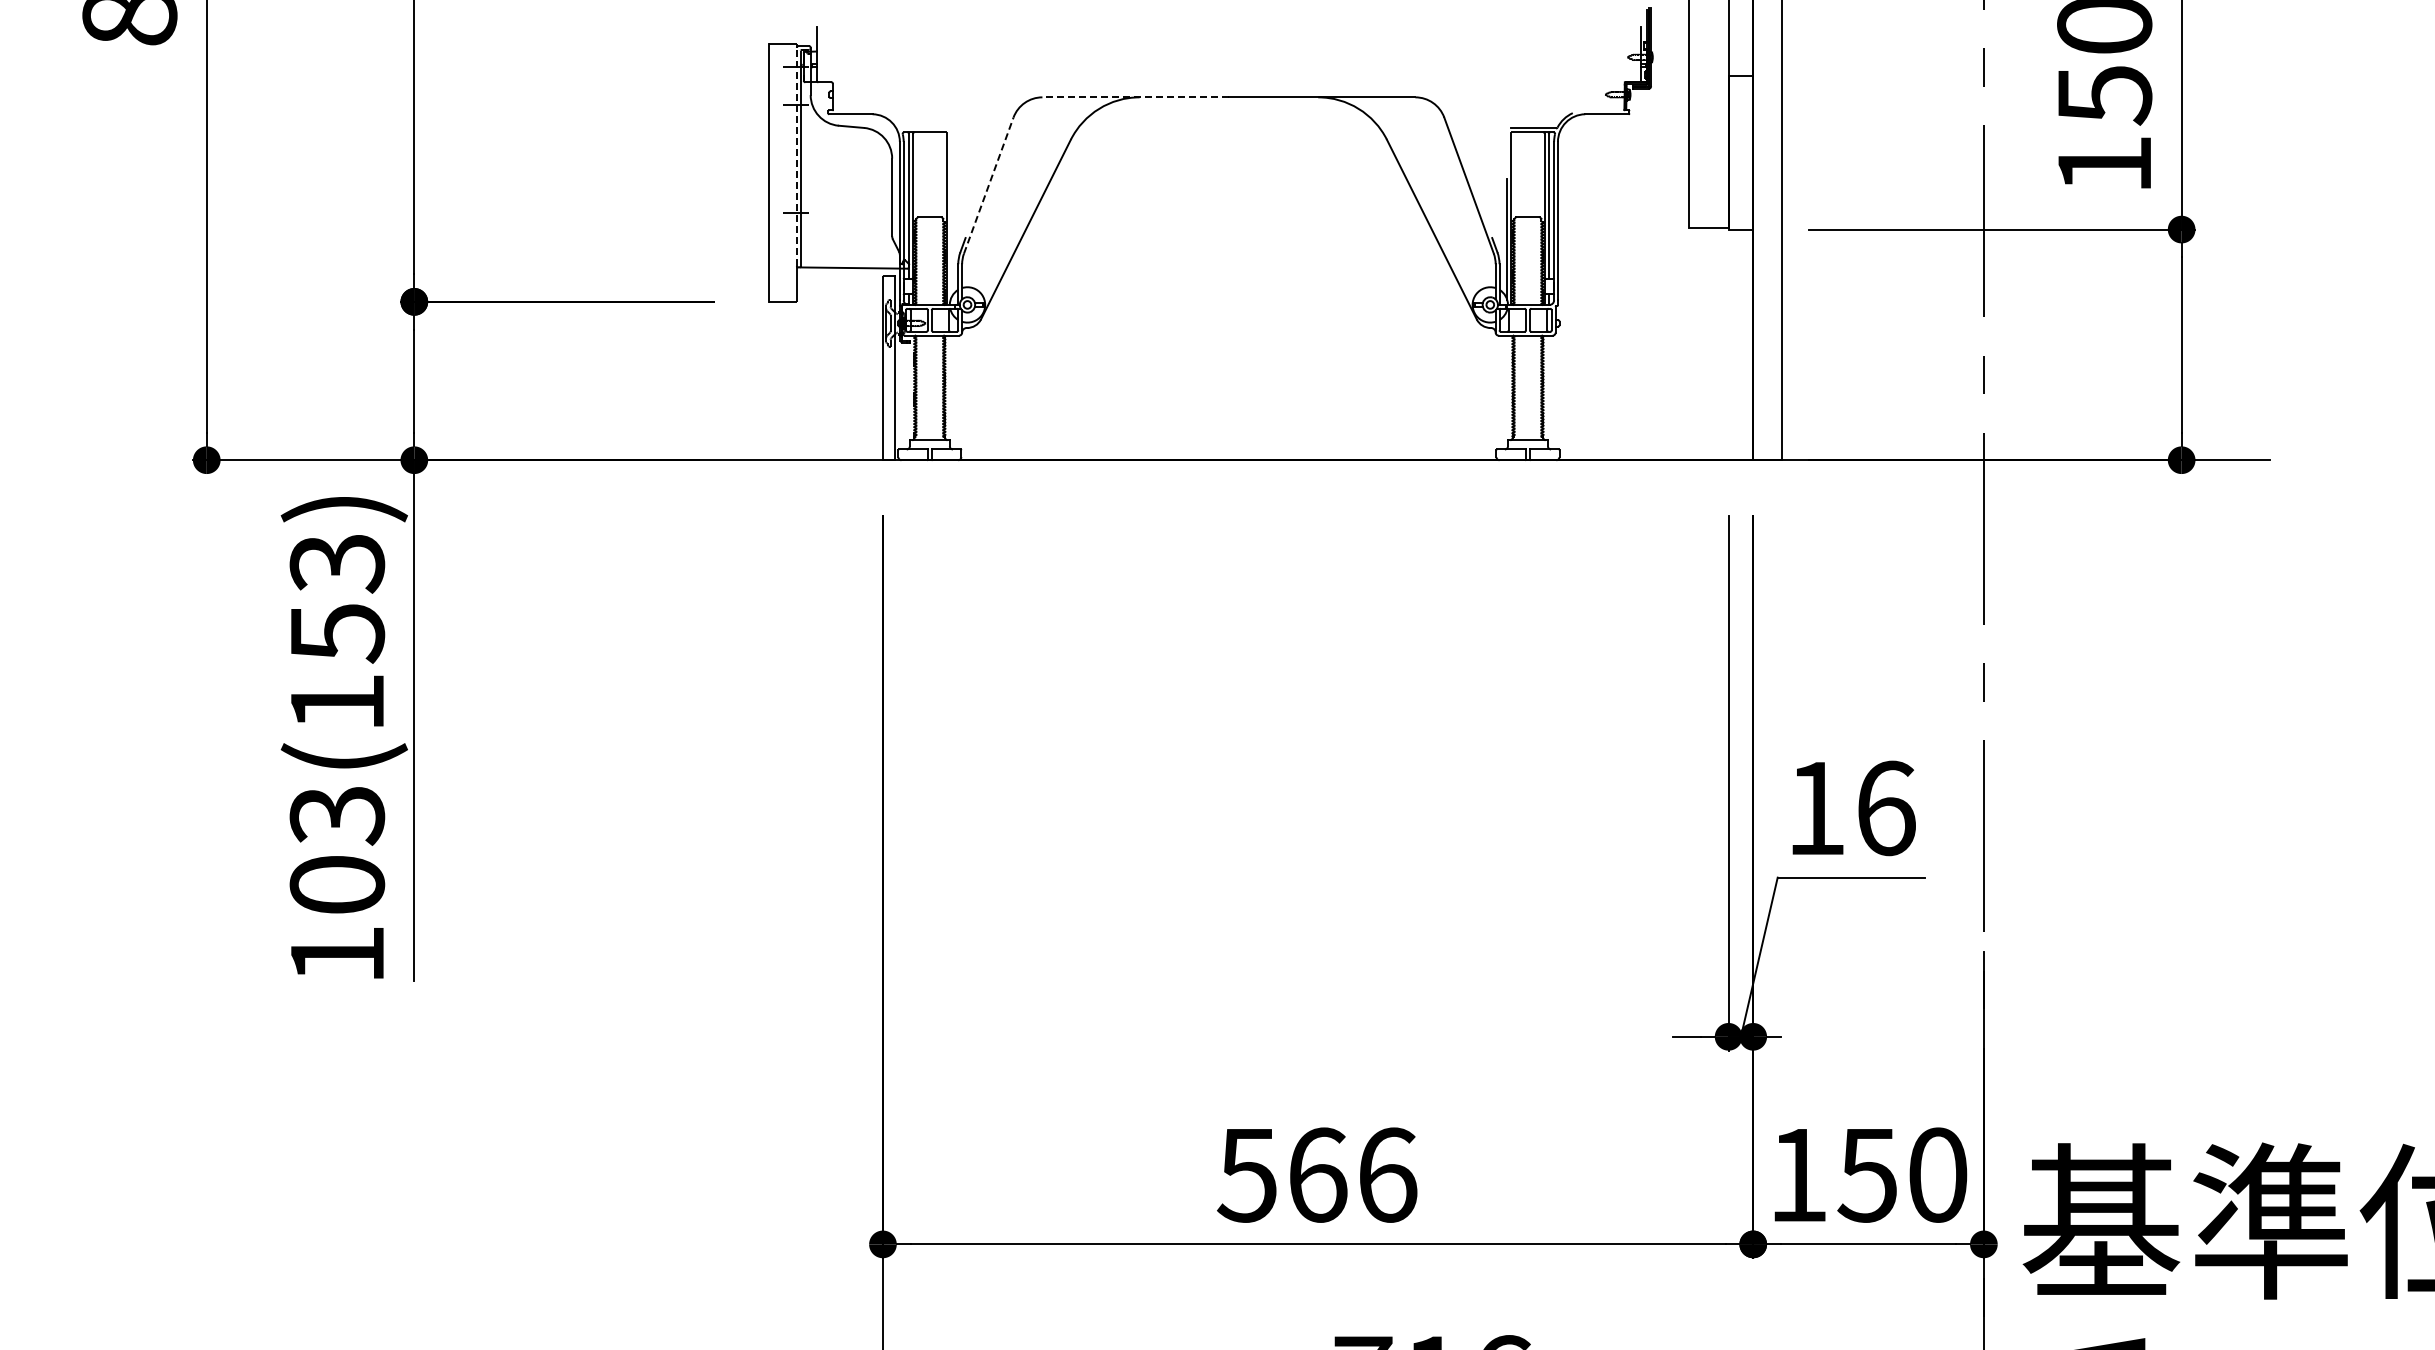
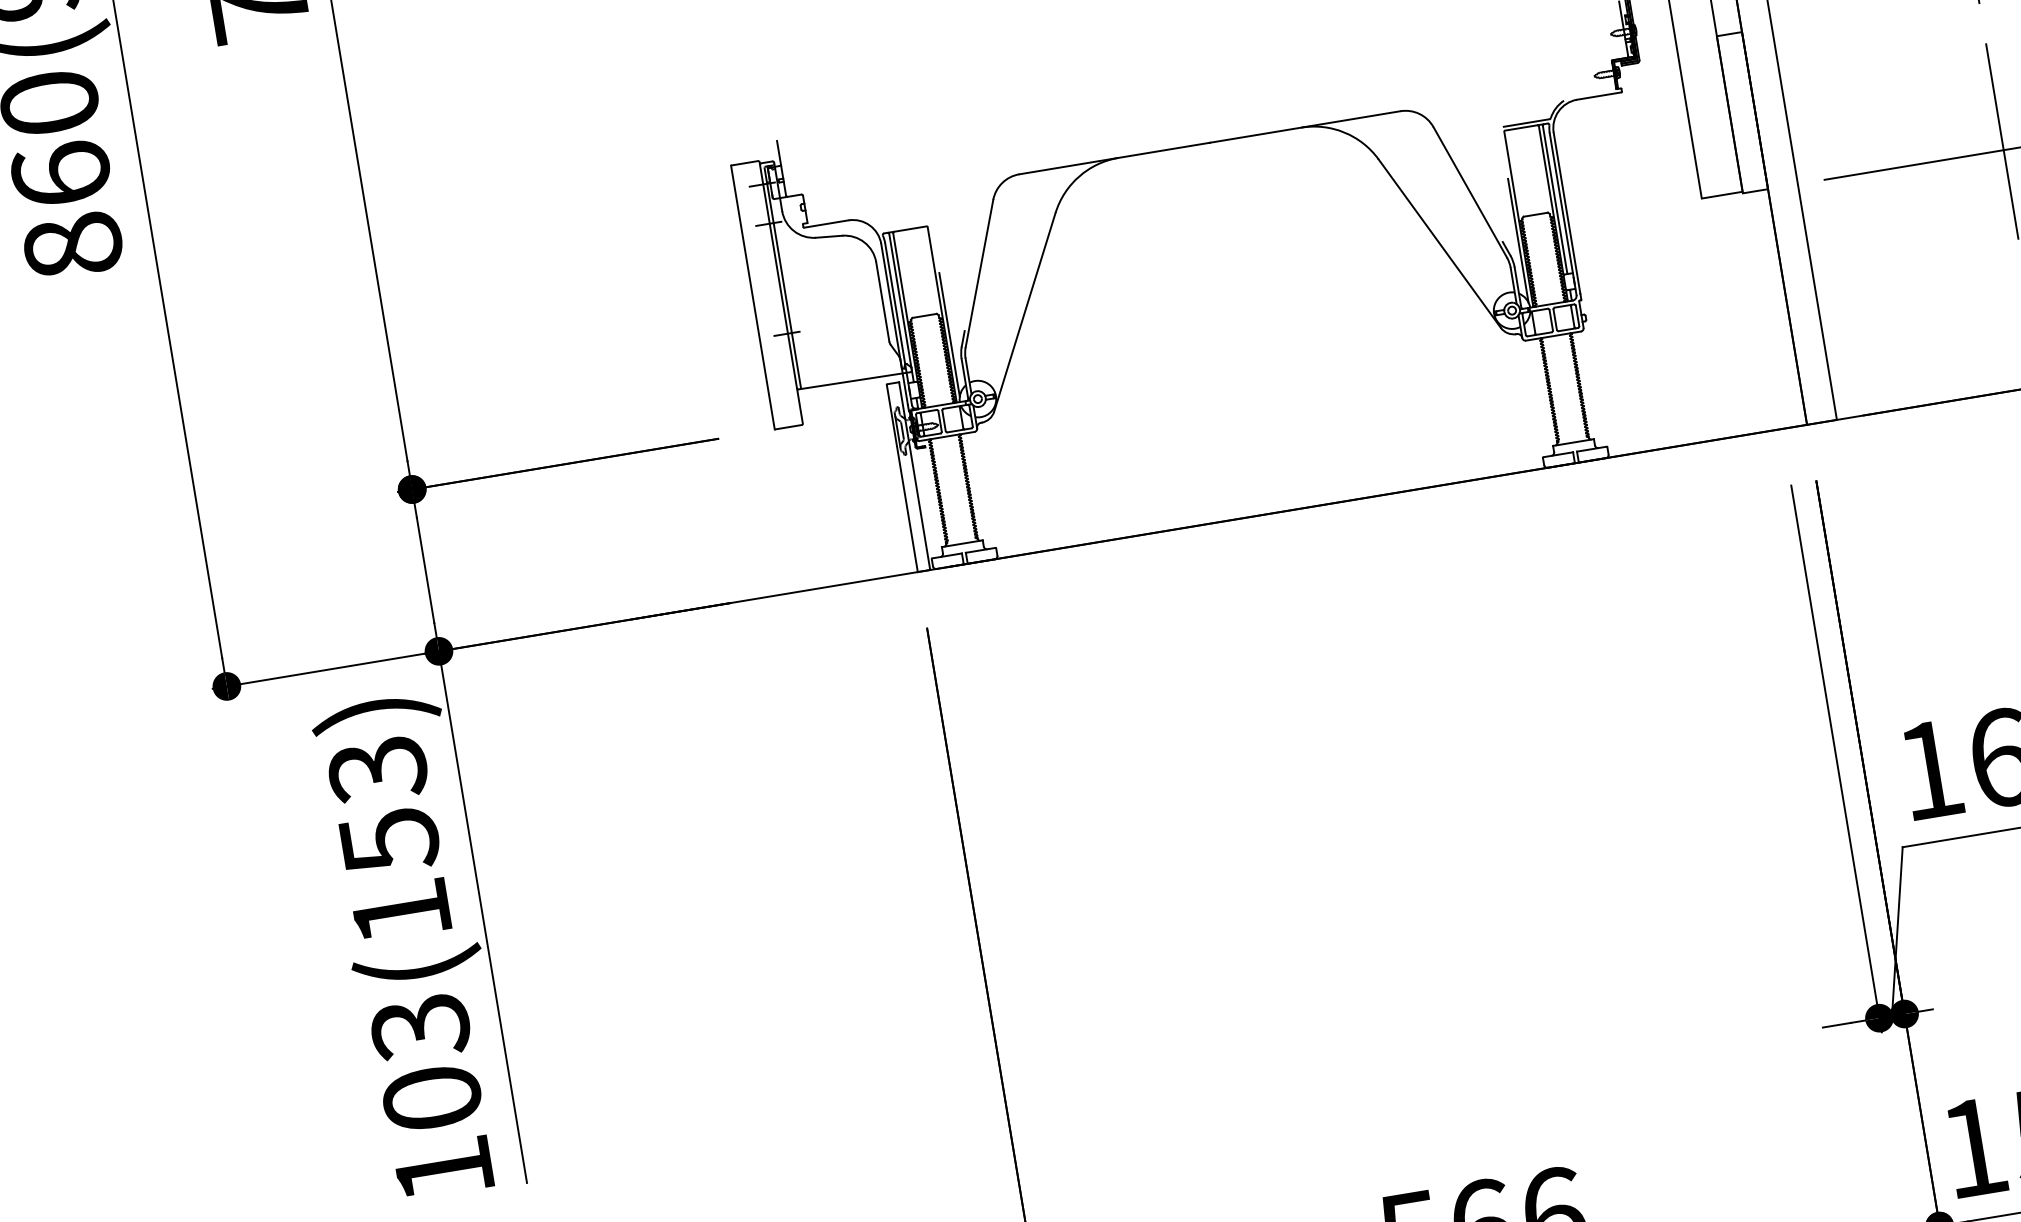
line: (1135, 97) -> (1114, 158), dashed -> solid
line: (796, 156) -> (778, 276), dashed -> solid
line: (988, 185) -> (979, 273), dashed -> solid
line: (950, 238) -> (949, 334), added

